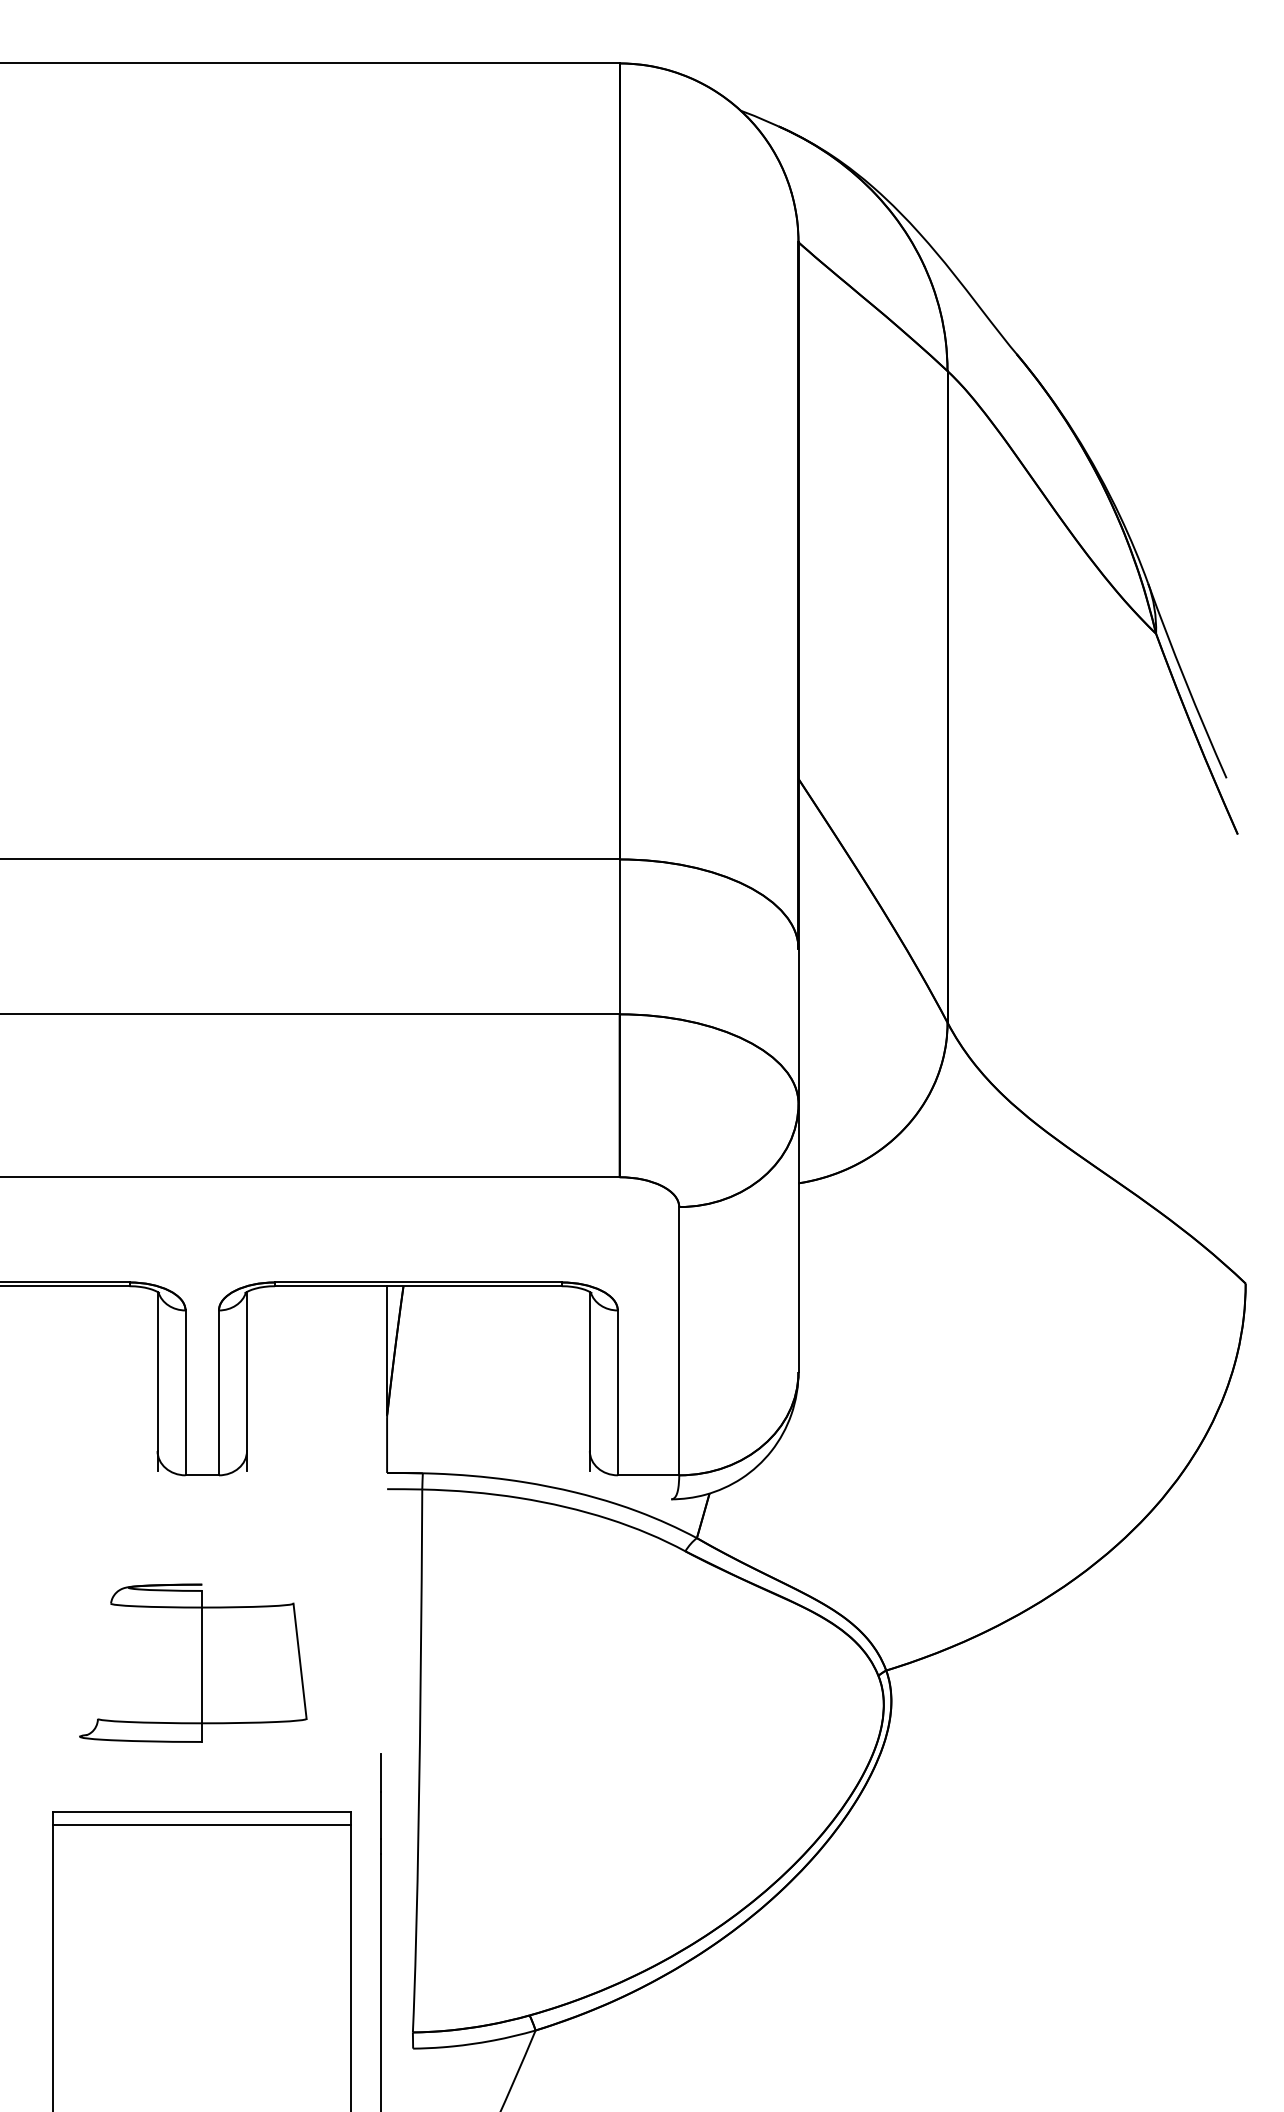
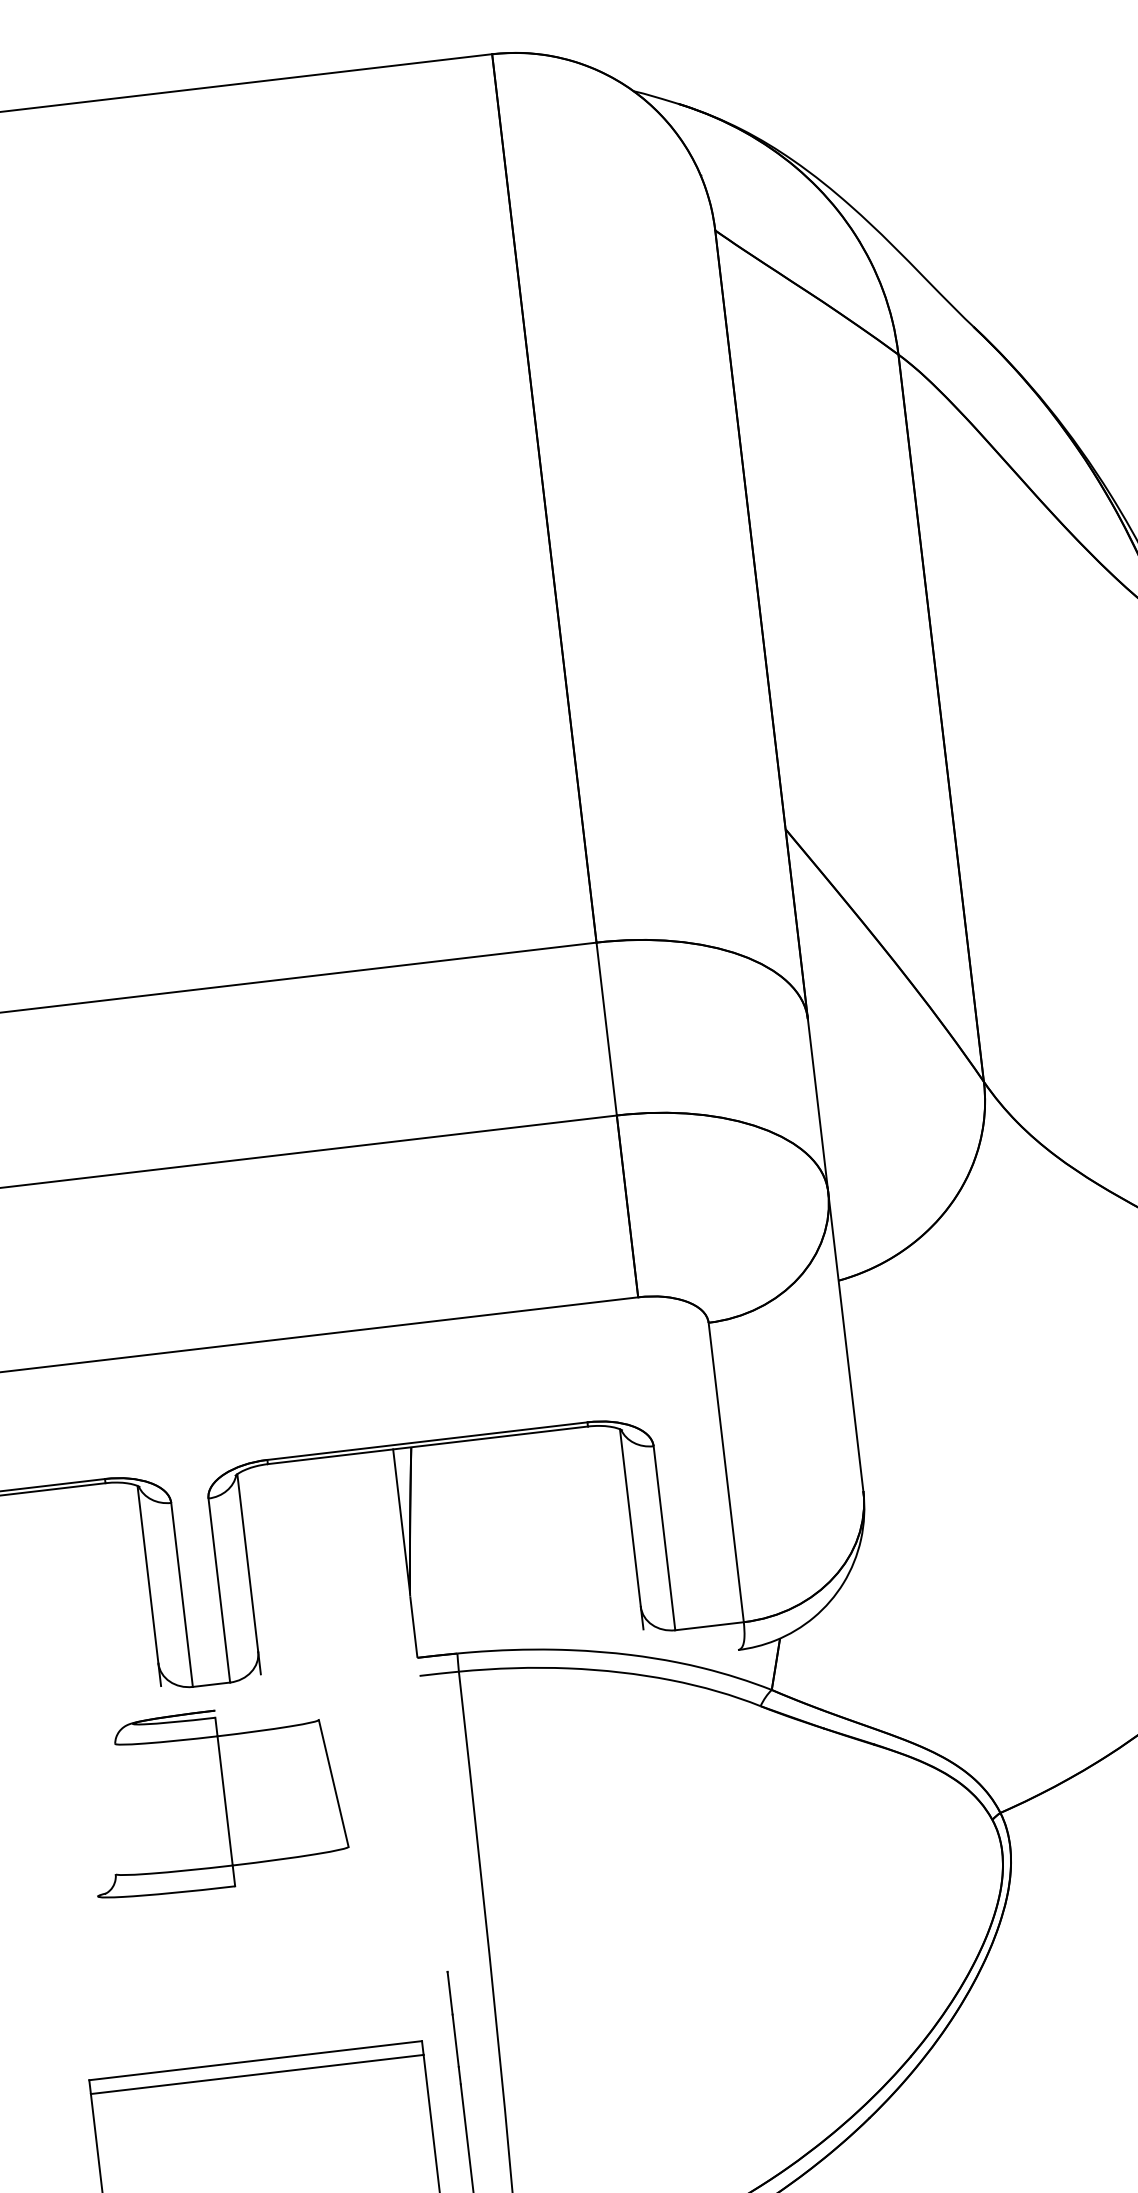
part: (201, 1662) -> (223, 1797), moved

